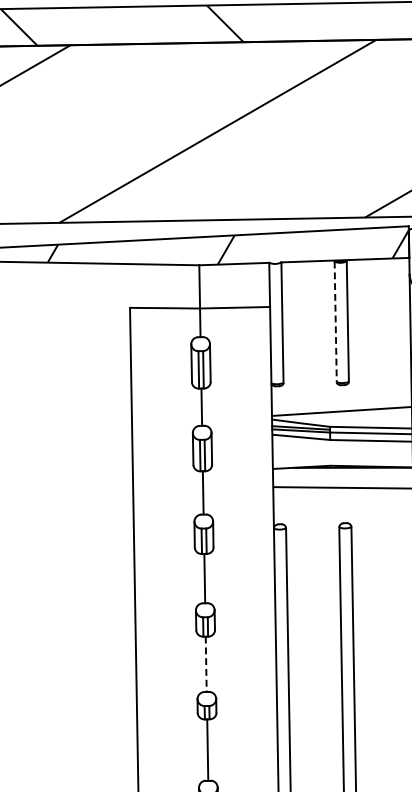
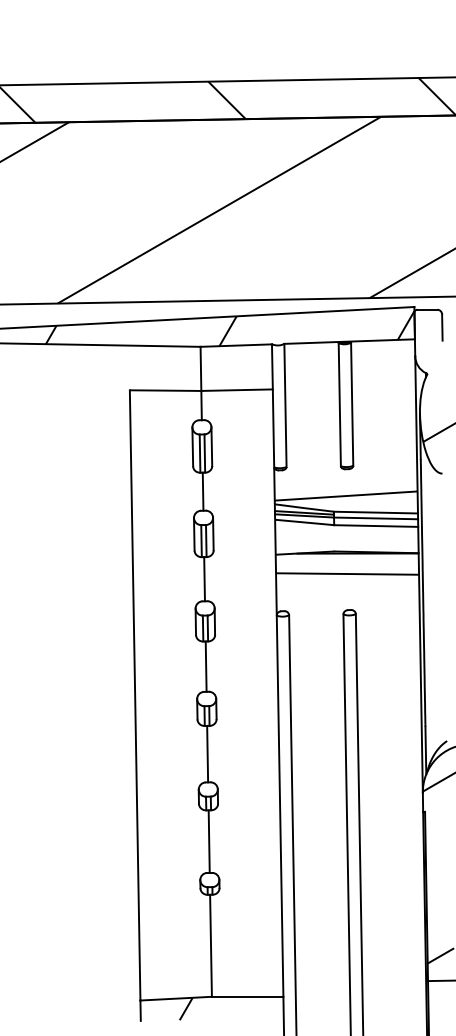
line: (335, 321) -> (339, 404), dashed -> solid
line: (206, 664) -> (207, 754), dashed -> solid

